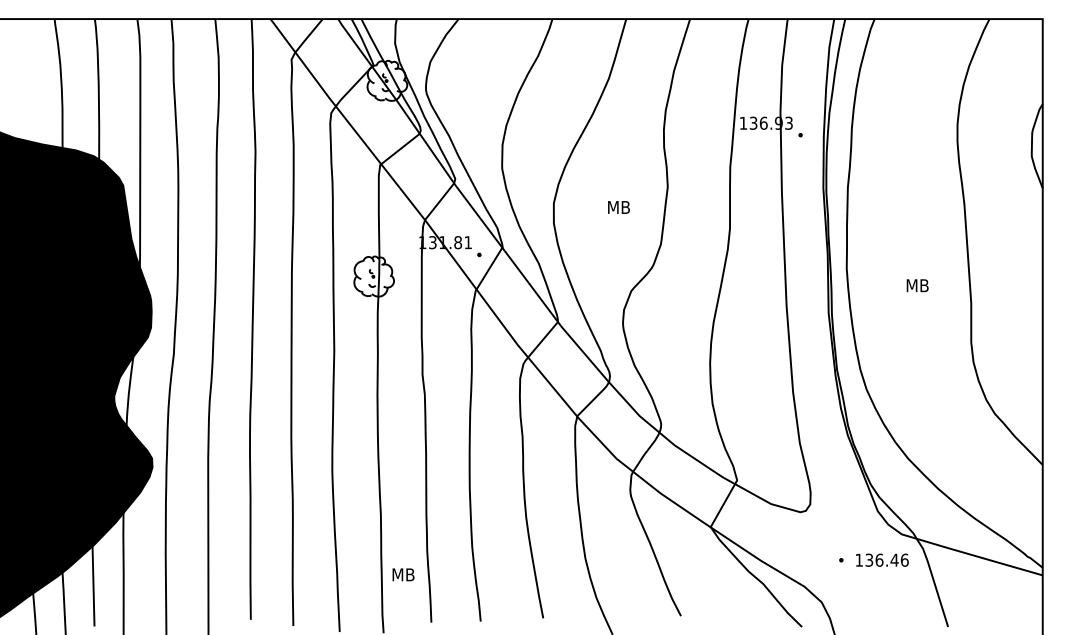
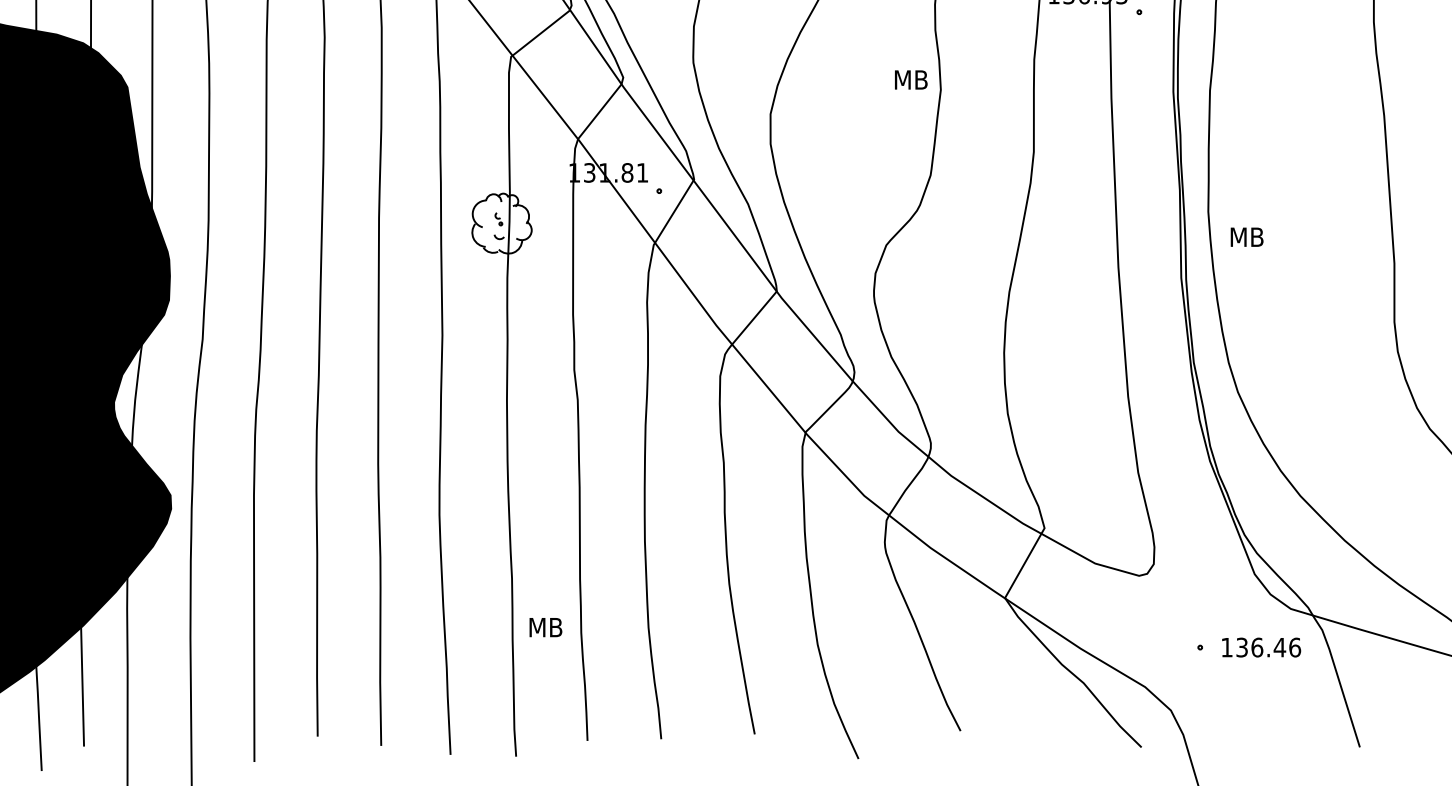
text: (618, 207) -> (910, 80), moved
text: (917, 285) -> (1246, 236), moved
text: (403, 574) -> (545, 627), moved

